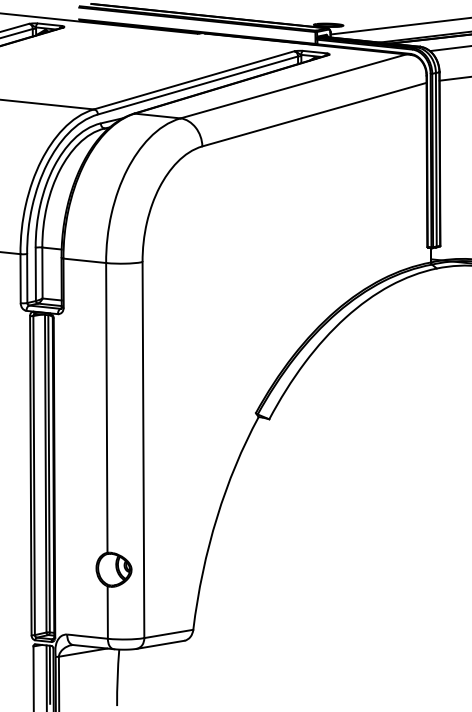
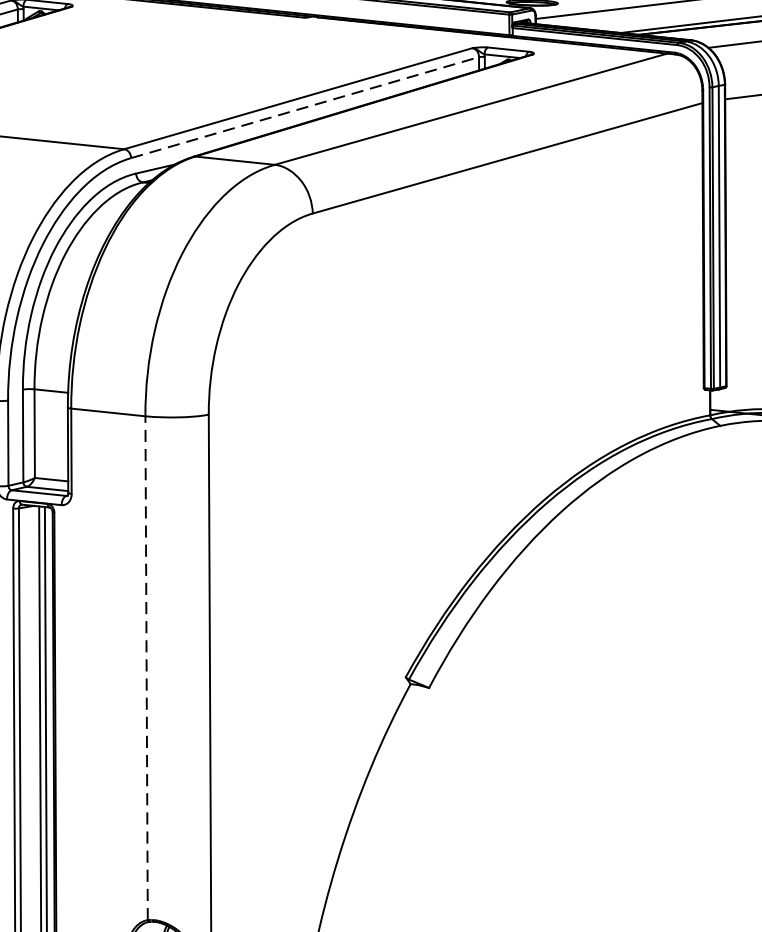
line: (198, 85) -> (305, 107), solid -> dashed
line: (106, 407) -> (146, 667), solid -> dashed

